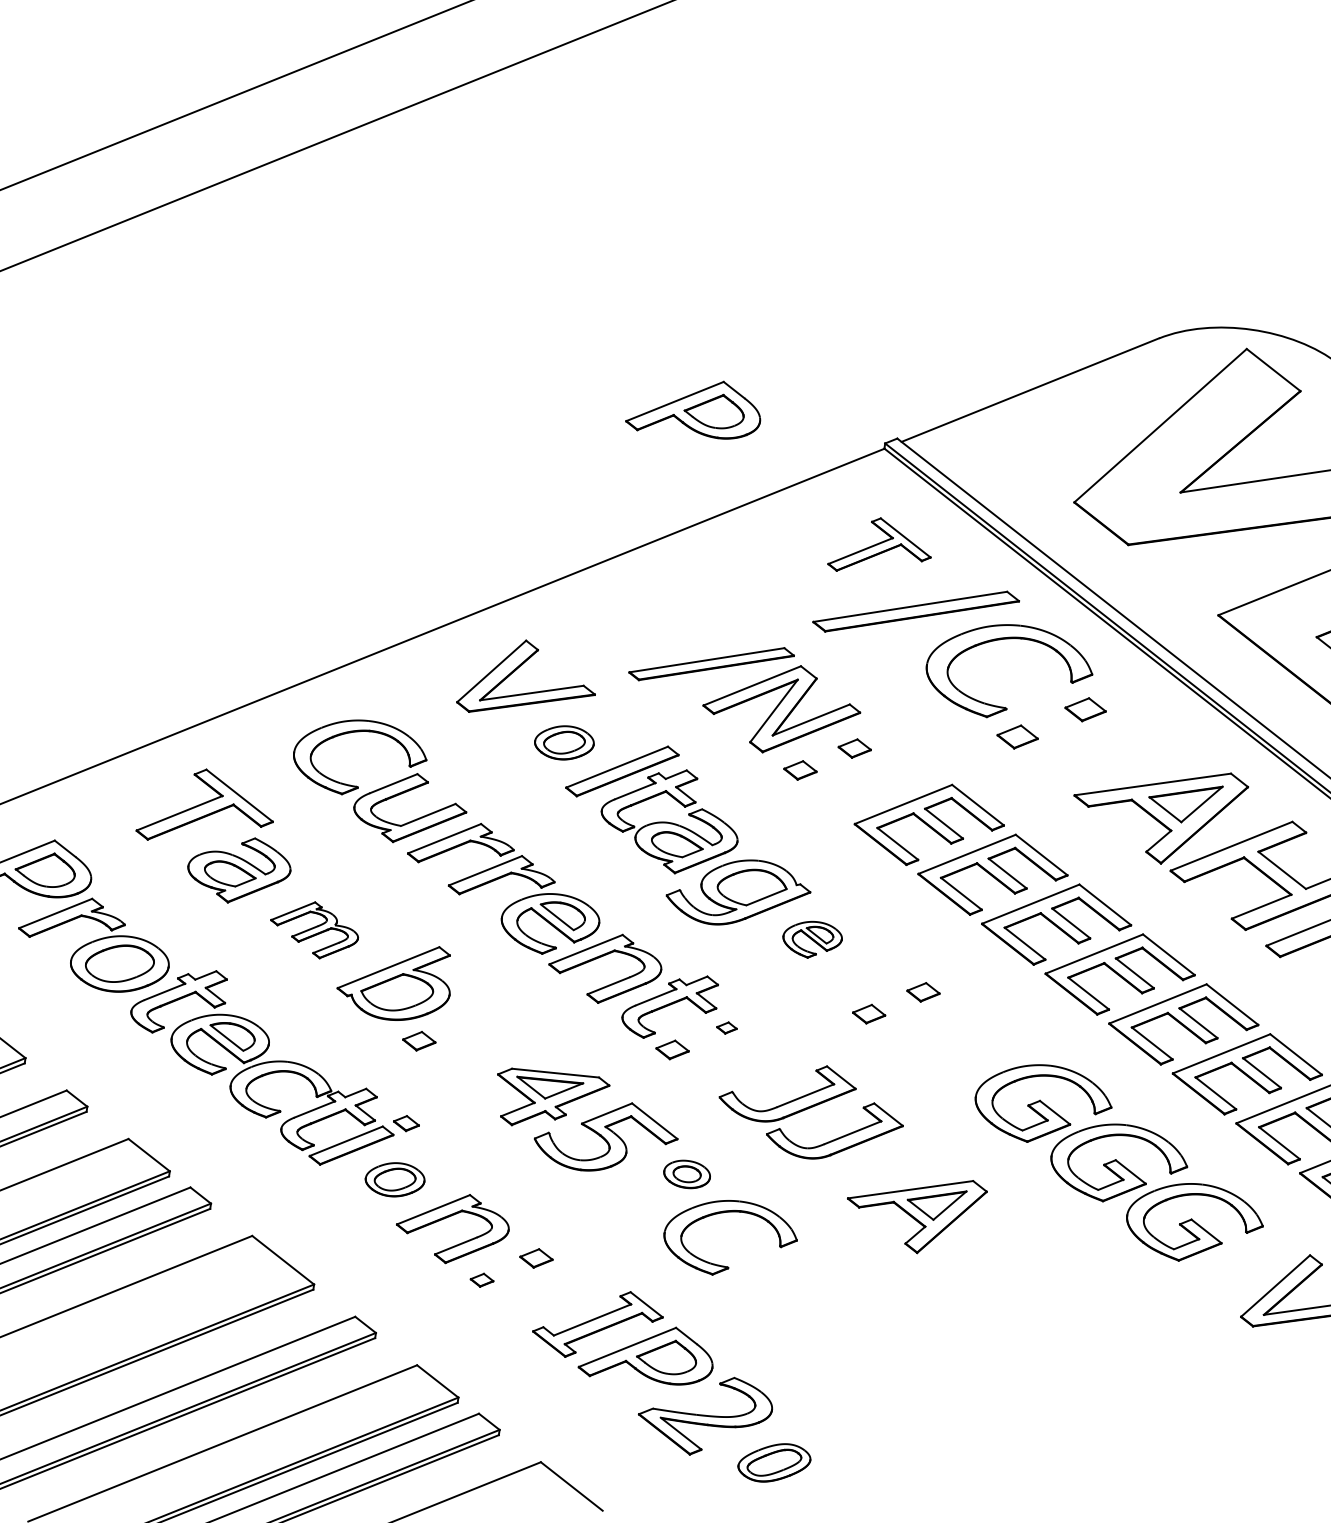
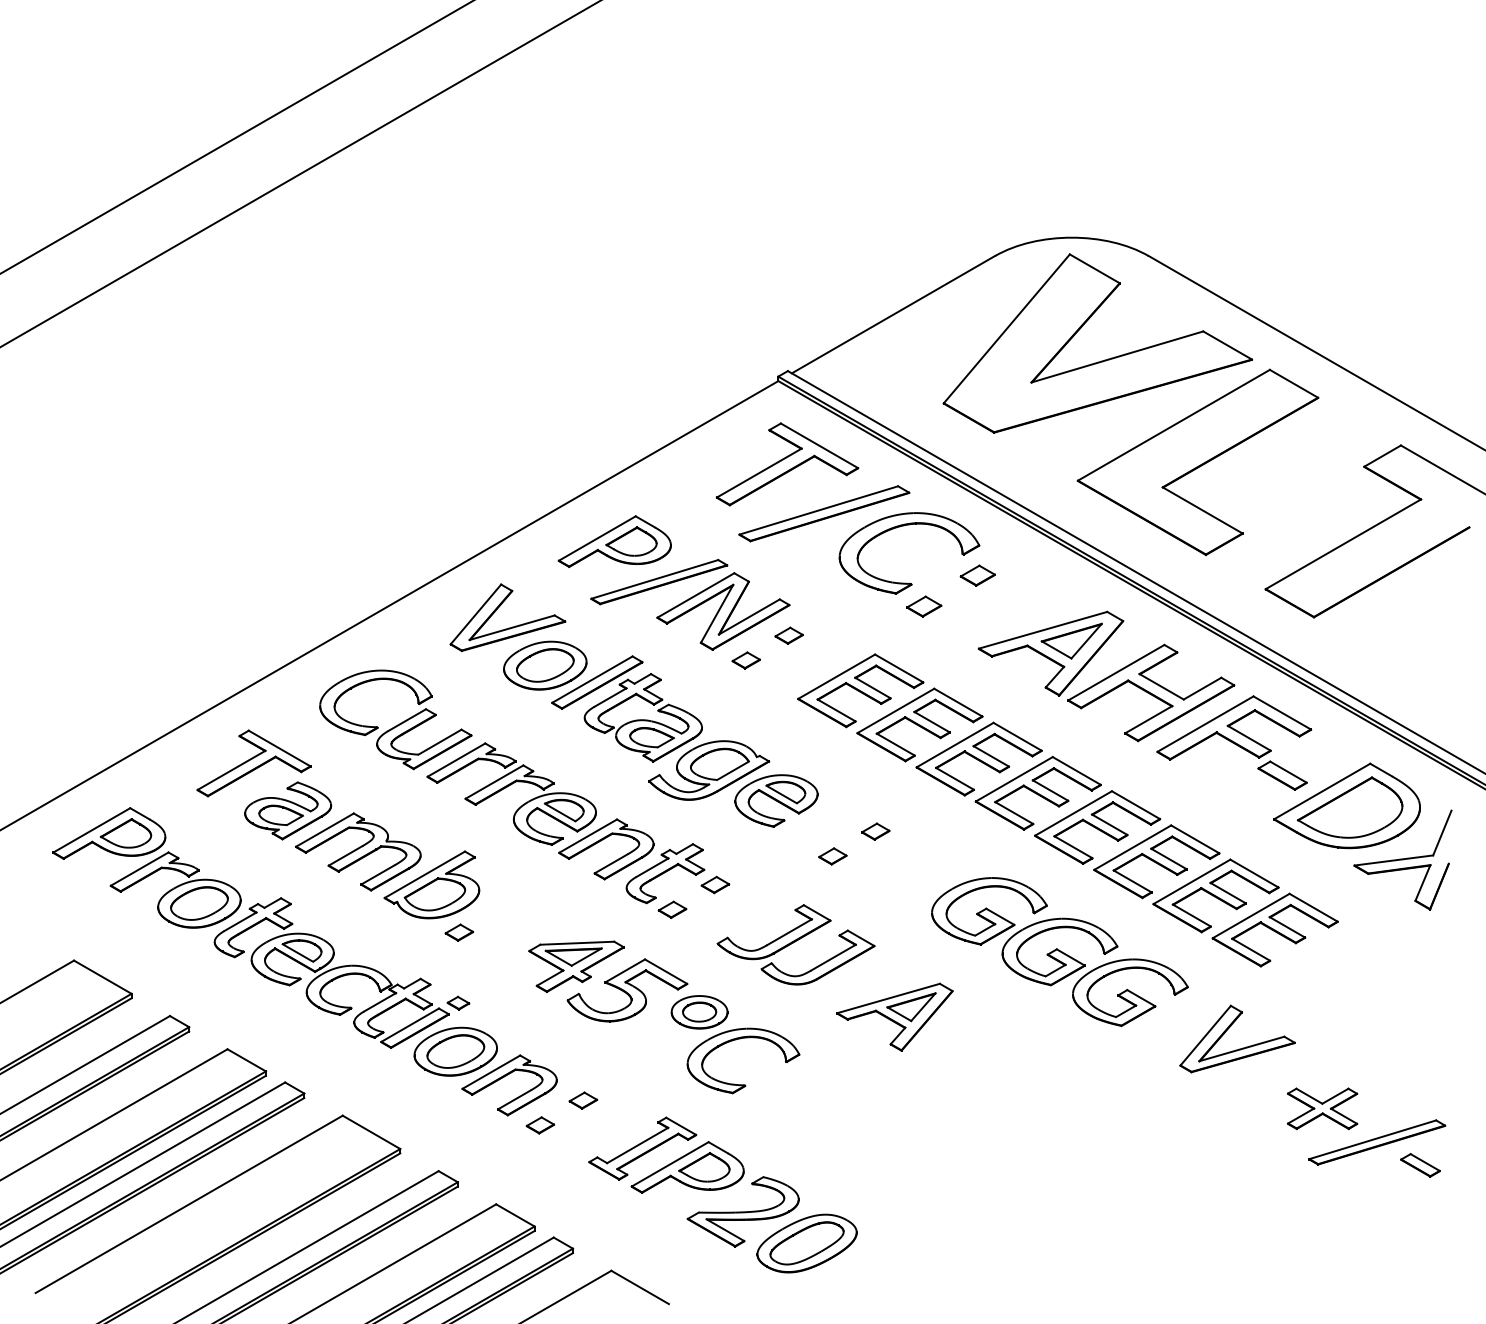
part: (694, 407) -> (614, 541), moved
part: (881, 547) -> (787, 464), size x1.67
part: (564, 742) -> (545, 665), size x1.67
part: (314, 929) -> (358, 851), size x1.67
part: (812, 939) -> (776, 800), size x1.67
part: (727, 1027) -> (715, 884), size x1.67
part: (687, 1174) -> (699, 1012), size x1.43
part: (394, 1179) -> (455, 1051), size x1.67
part: (482, 1280) -> (540, 1125), size x1.43
part: (773, 1462) -> (806, 1243), size x1.67

